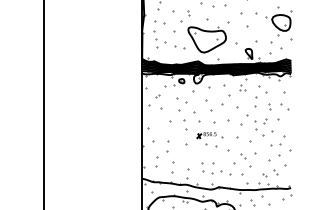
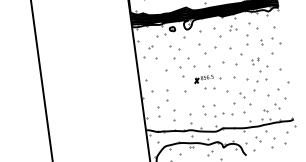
part: (260, 124) -> (255, 61), size x0.6
part: (275, 144) -> (260, 80), moved

